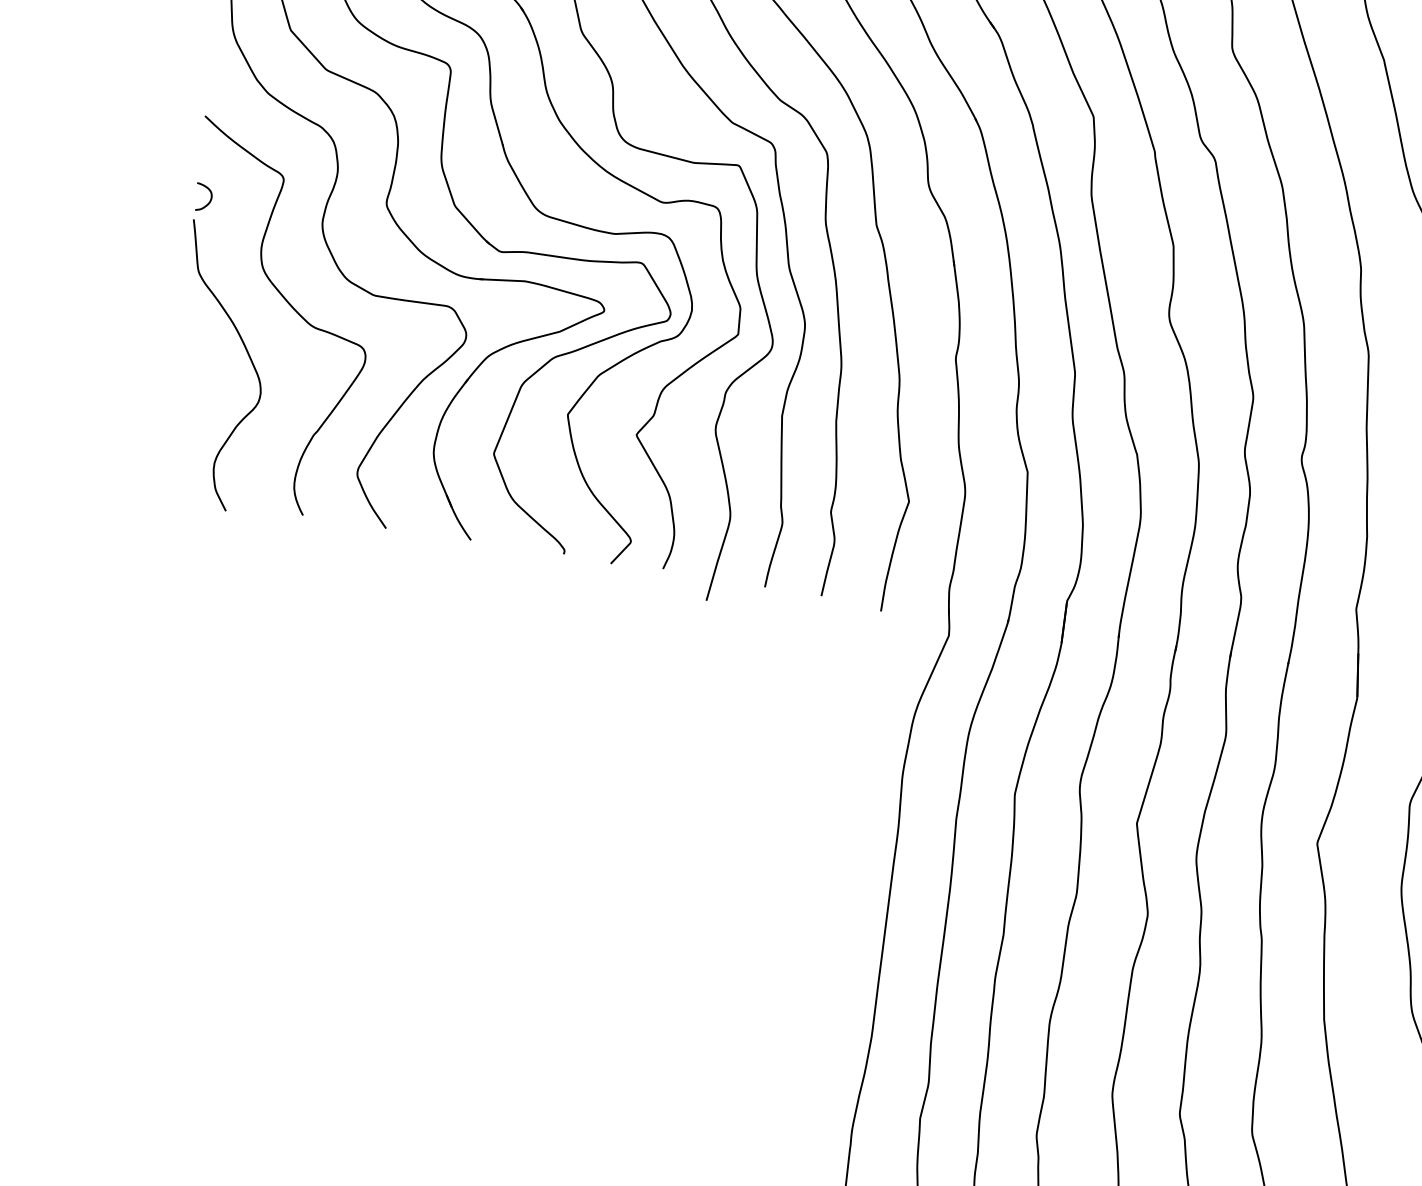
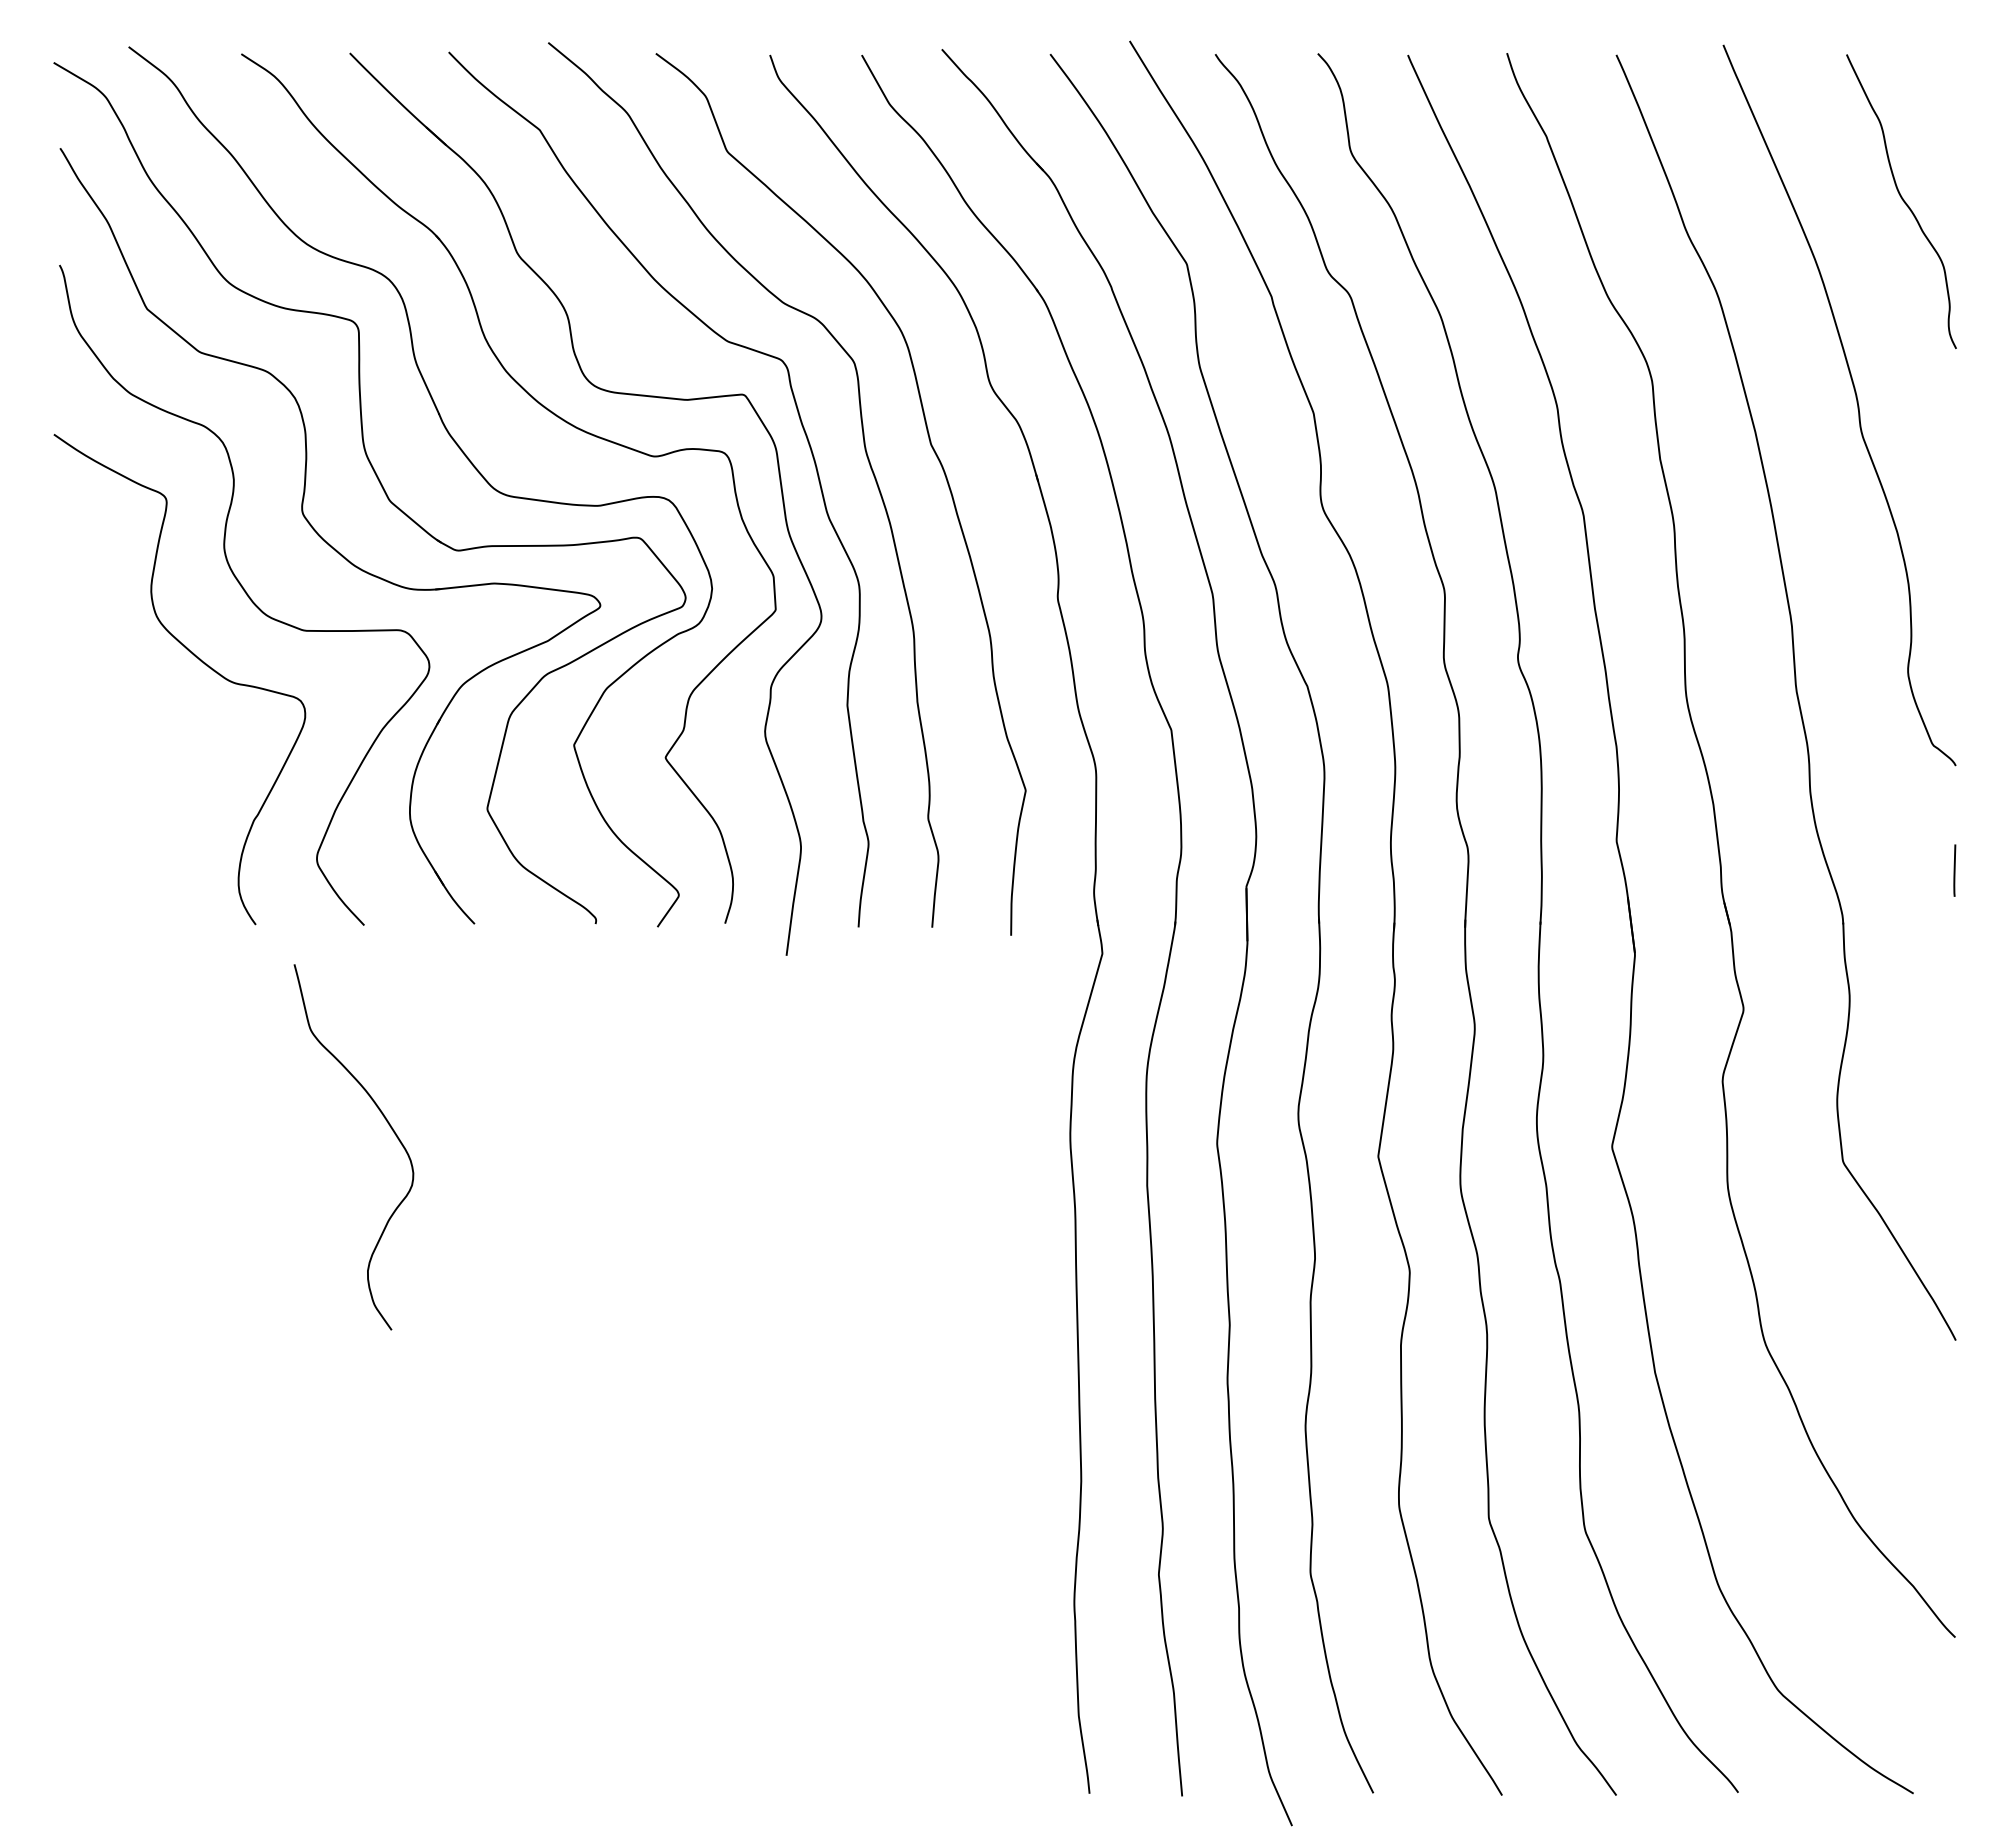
curve: (210, 199) -> (76, 540), removed
curve: (246, 352) -> (387, 1123), moved

